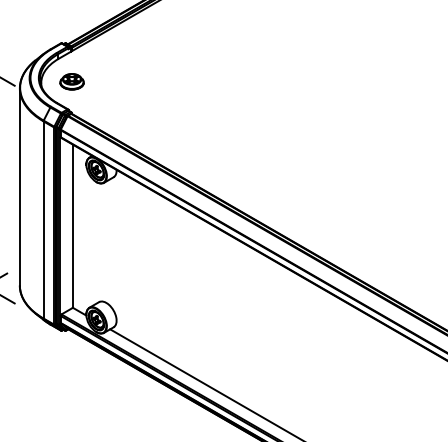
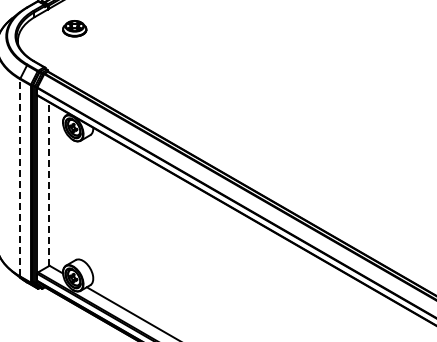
part: (71, 81) -> (74, 28), moved
line: (43, 219) -> (20, 177), solid -> dashed
line: (72, 226) -> (49, 184), solid -> dashed

